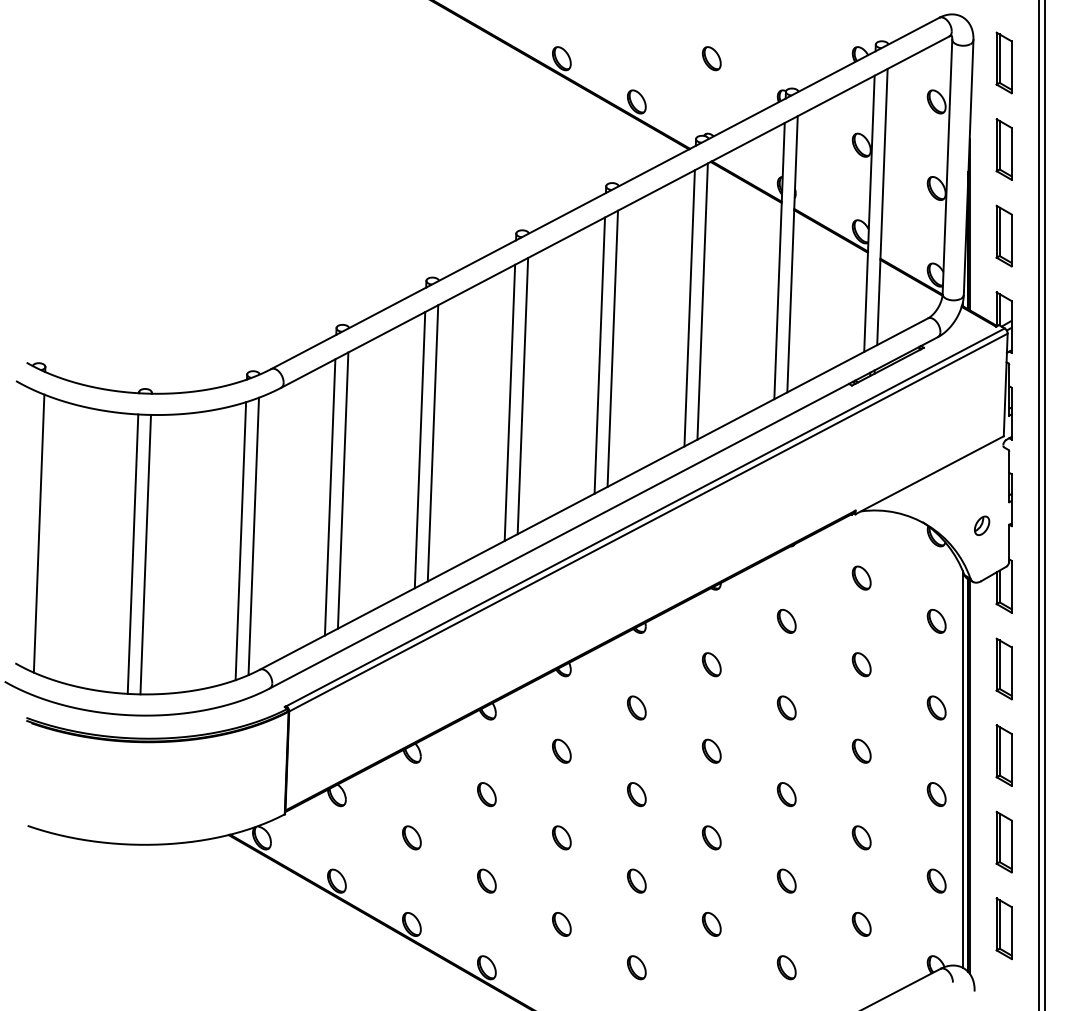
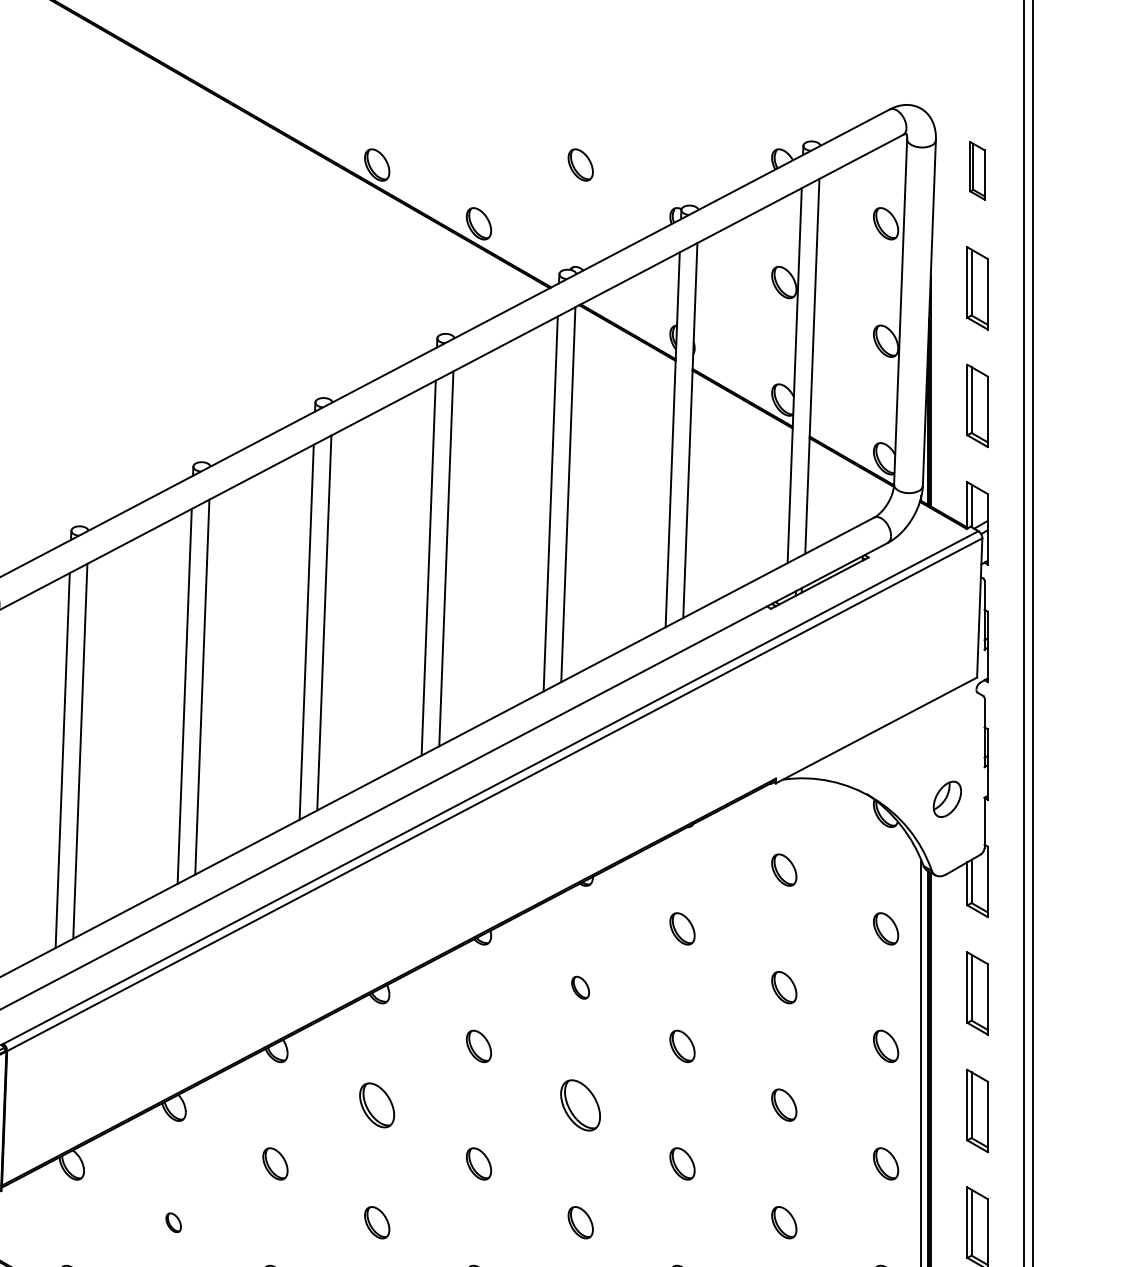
part: (1003, 62) -> (976, 170), size x0.7
part: (982, 525) -> (948, 798), size x1.4
part: (711, 664) -> (580, 987), size x0.7
part: (561, 750) -> (376, 1104), size x1.4
part: (711, 750) -> (580, 1104), size x1.6
part: (411, 837) -> (173, 1222), size x0.6

